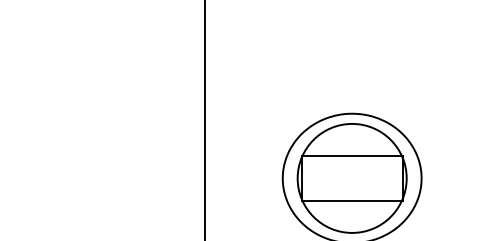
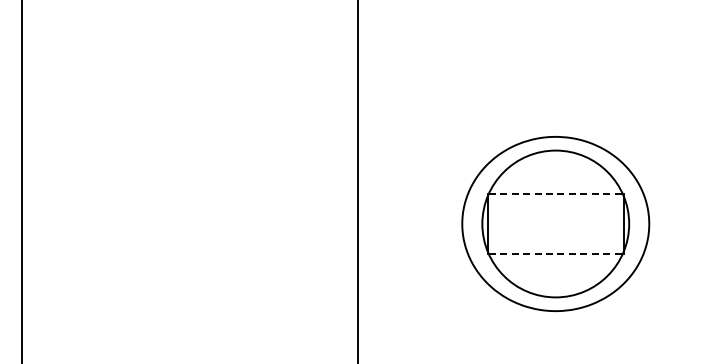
line: (352, 156) -> (556, 194), solid -> dashed
line: (352, 200) -> (556, 253), solid -> dashed

